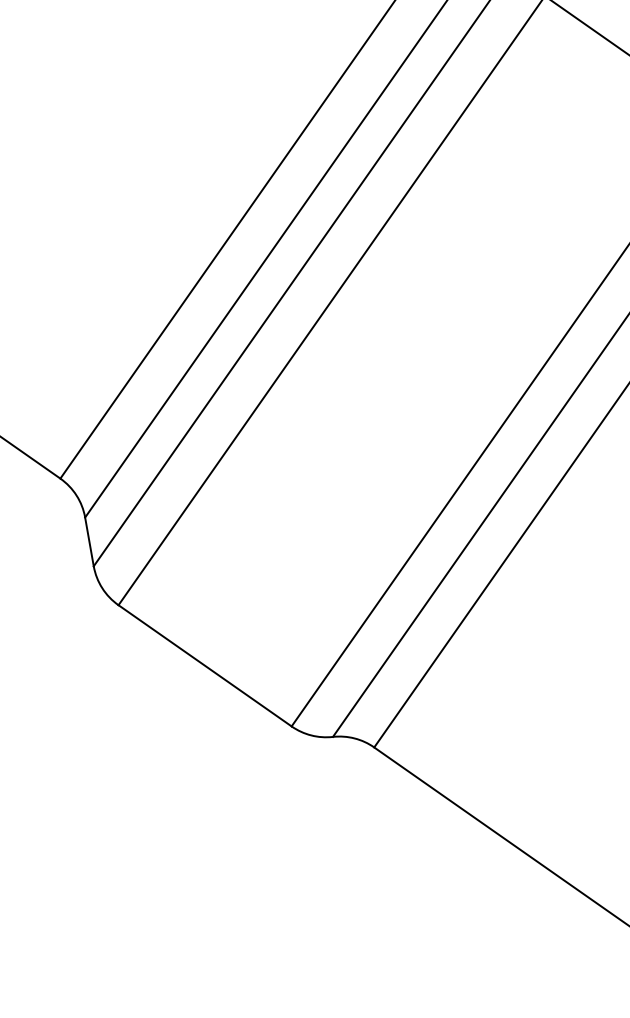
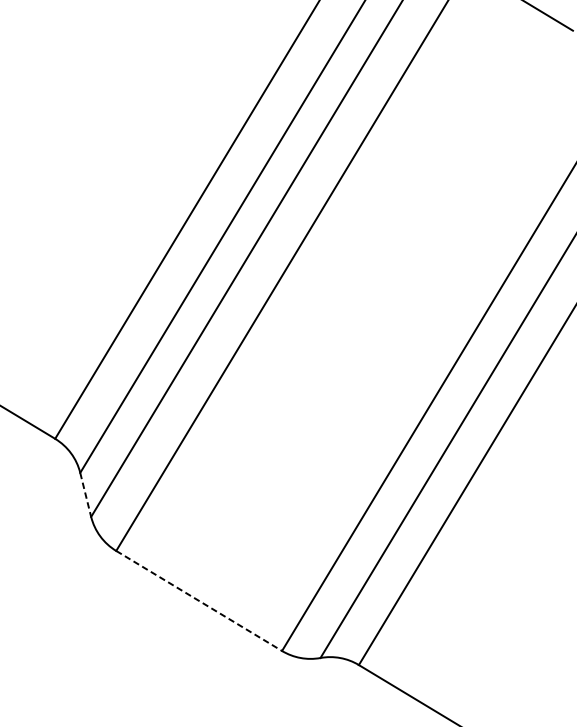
line: (89, 541) -> (85, 494), solid -> dashed
line: (205, 665) -> (199, 600), solid -> dashed

